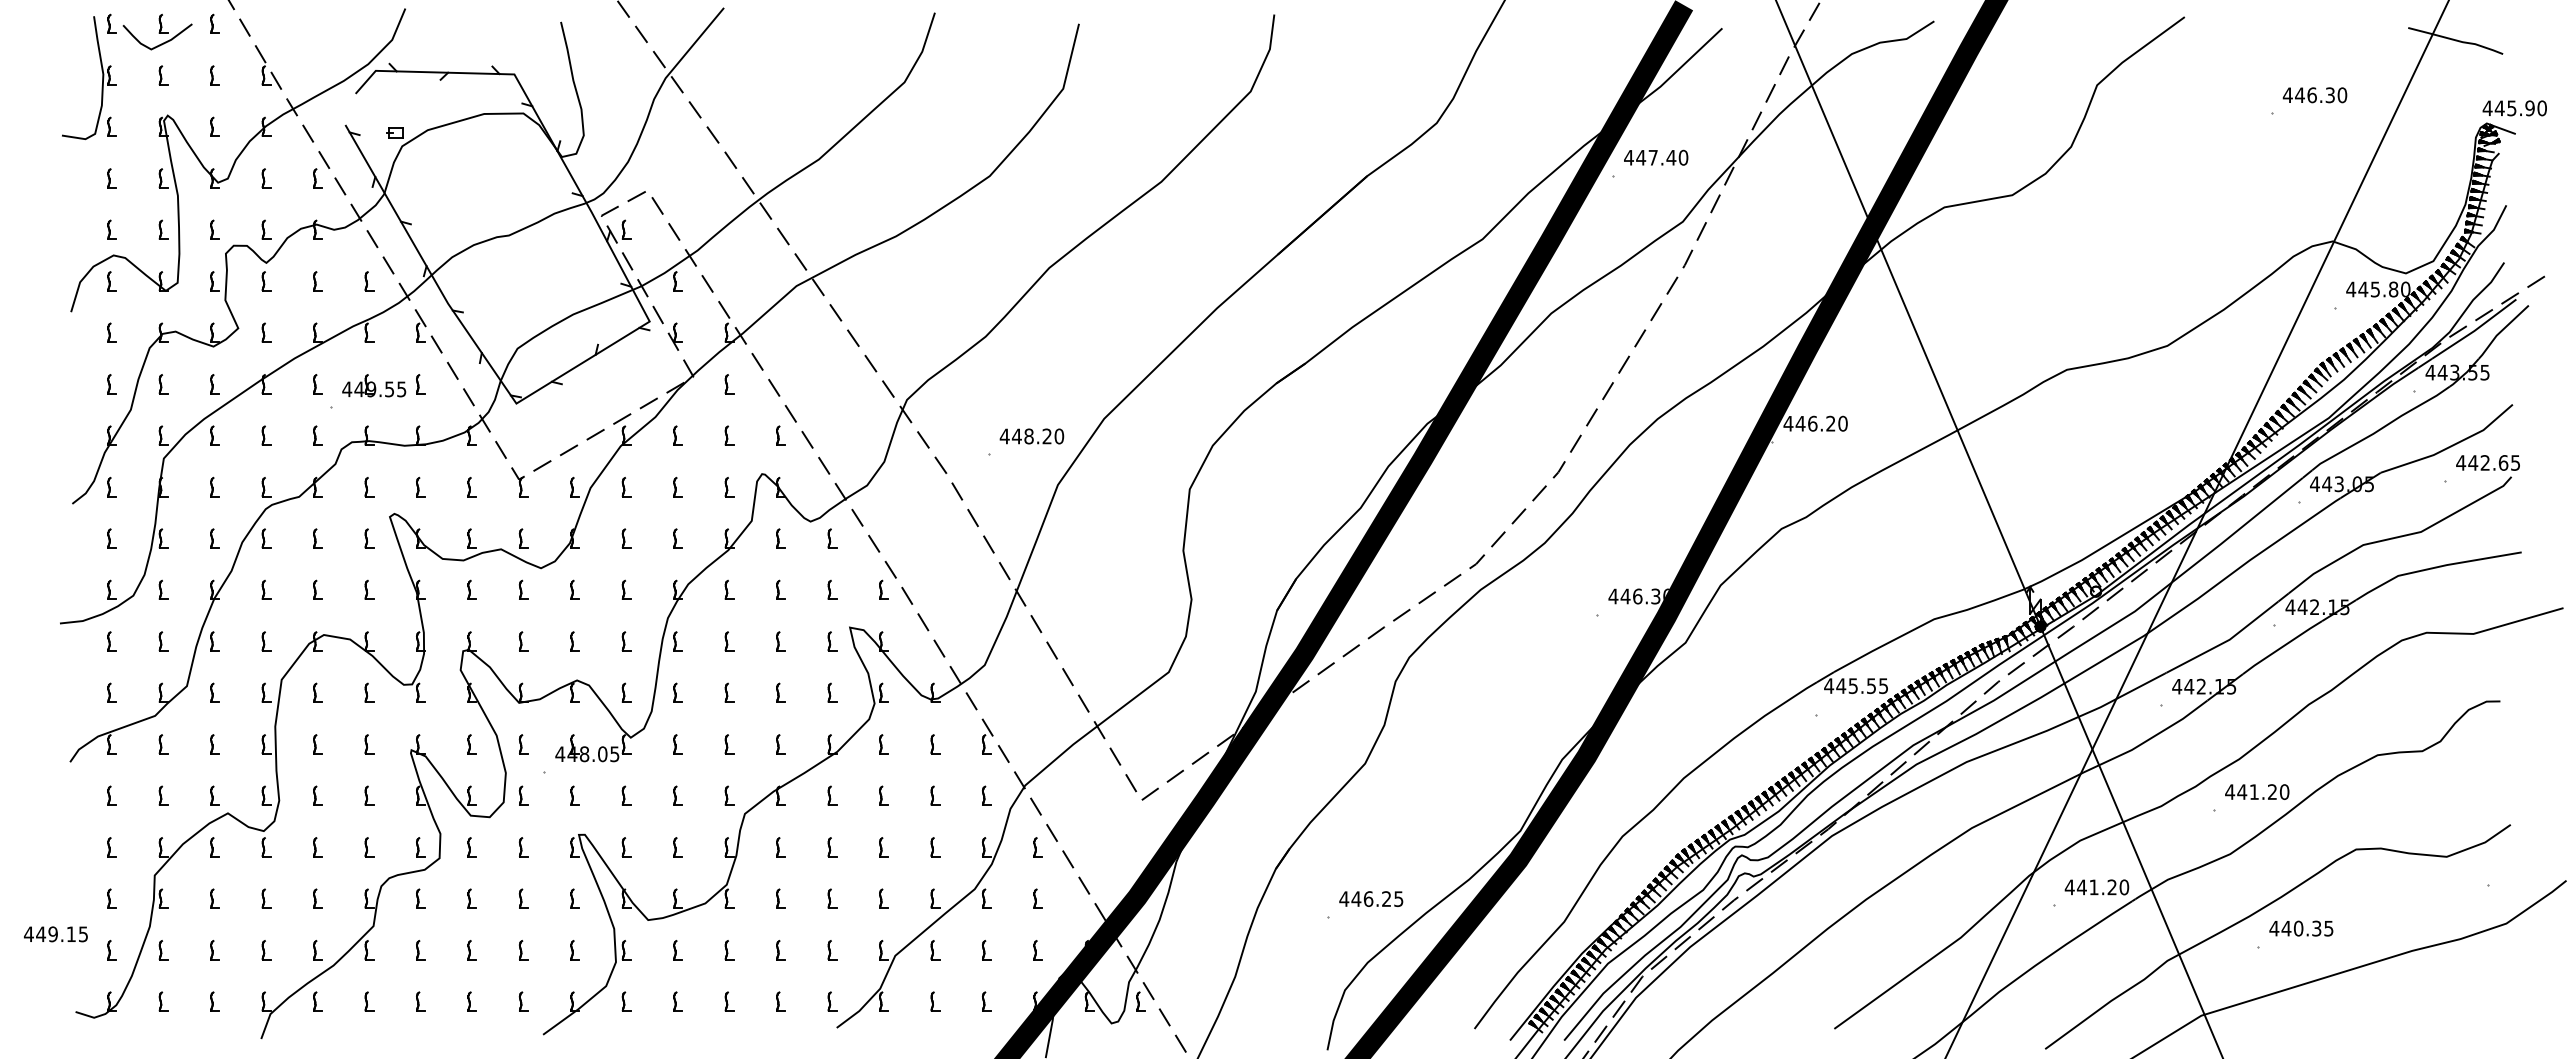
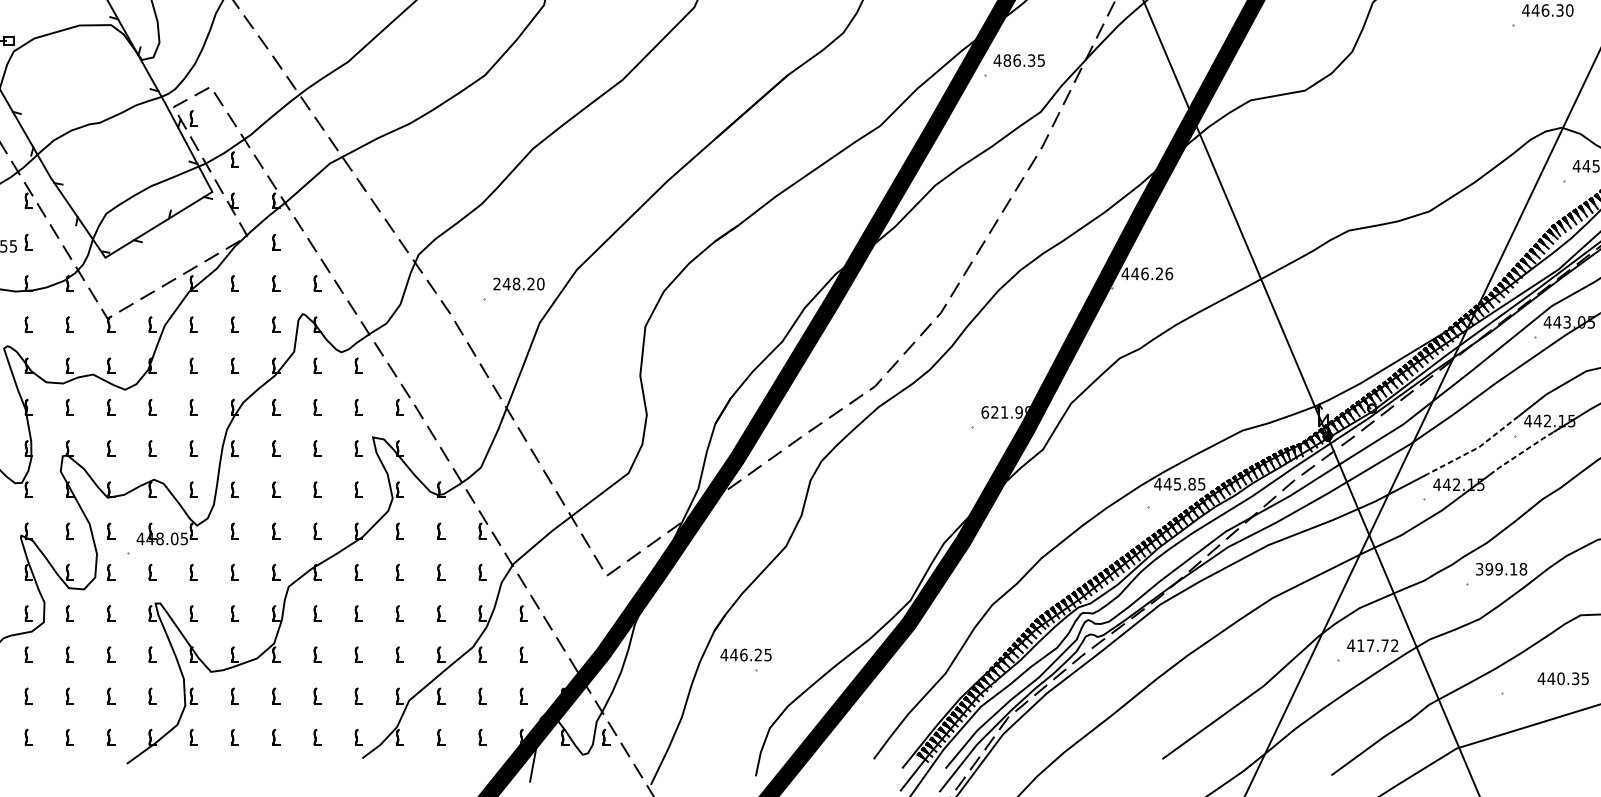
text: (1662, 157) -> (1024, 60), 447.40 -> 486.35
text: (1842, 423) -> (1168, 273), 446.20 -> 446.26
text: (1004, 436) -> (496, 284), 448.20 -> 248.20
text: (1637, 596) -> (1004, 412), 446.30 -> 621.99
line: (2225, 642) -> (1475, 449), solid -> dashed
line: (2282, 646) -> (1521, 452), solid -> dashed
text: (1871, 685) -> (1192, 483), 445.55 -> 445.85
text: (2257, 792) -> (1501, 569), 441.20 -> 399.18
text: (2102, 887) -> (1377, 645), 441.20 -> 417.72
text: (1371, 898) -> (746, 654), moved
text: (2301, 928) -> (1563, 678), moved

